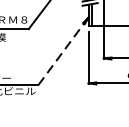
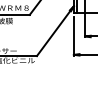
line: (63, 51) -> (55, 31), dashed -> solid

